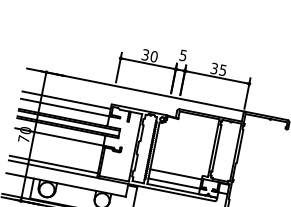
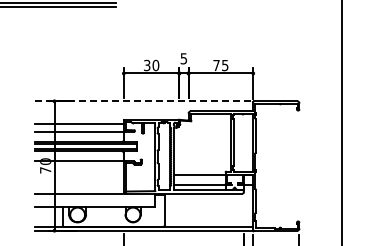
text: (214, 68) -> (216, 65), 35 -> 75
line: (136, 90) -> (145, 101), solid -> dashed
line: (53, 164) -> (79, 189), removed

